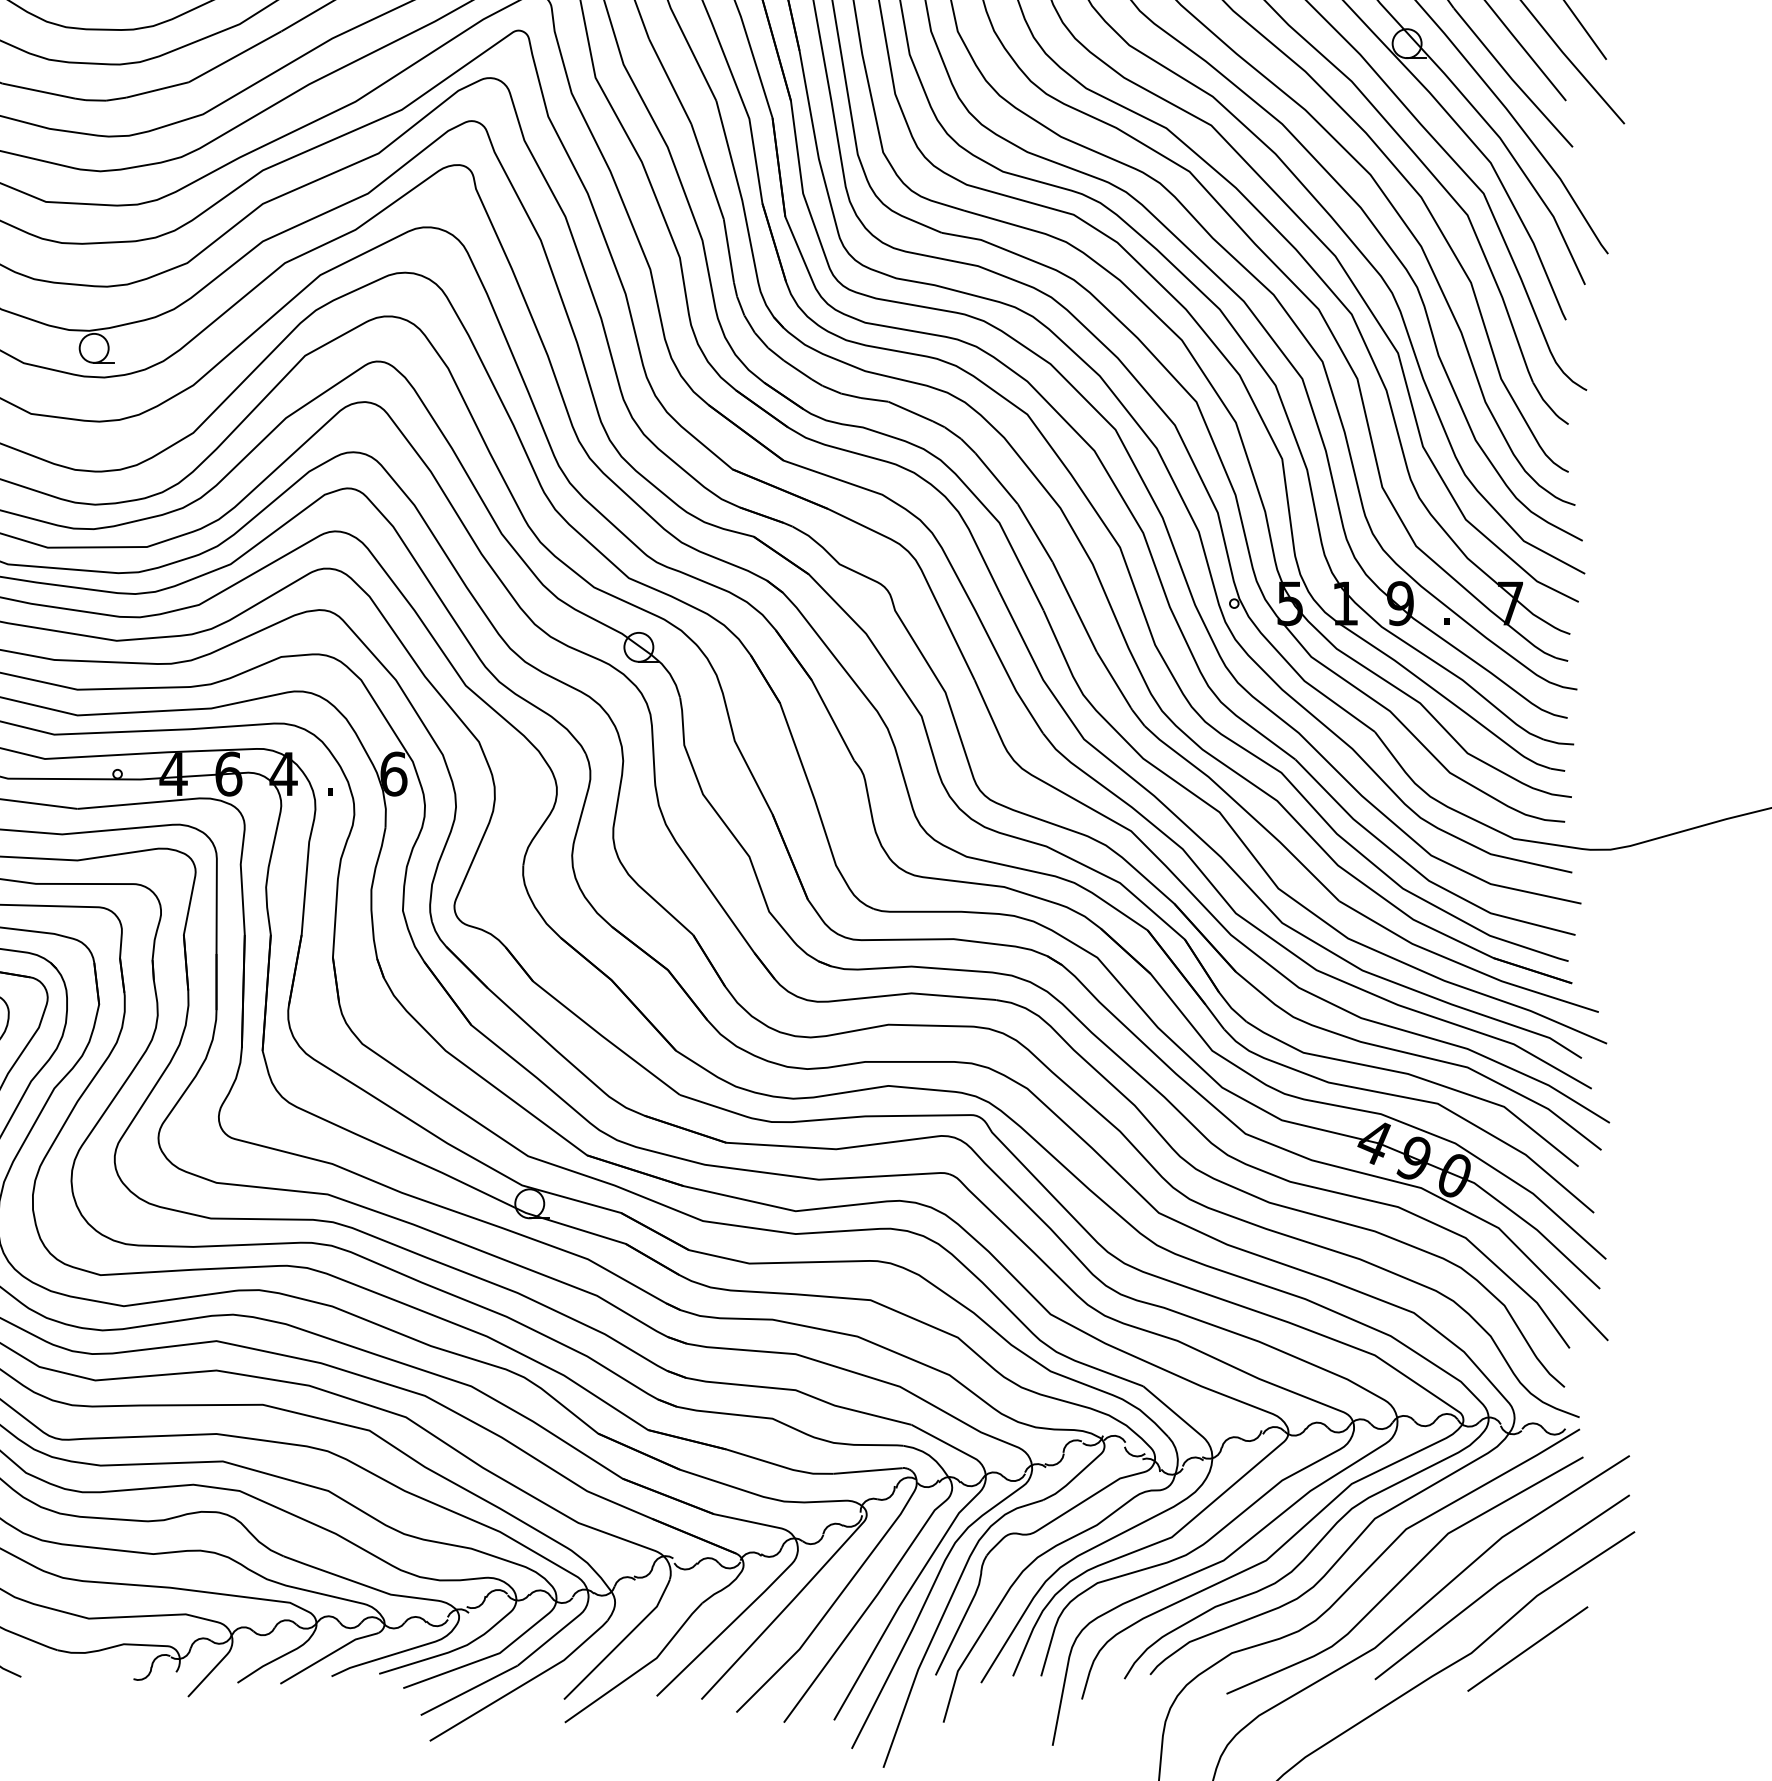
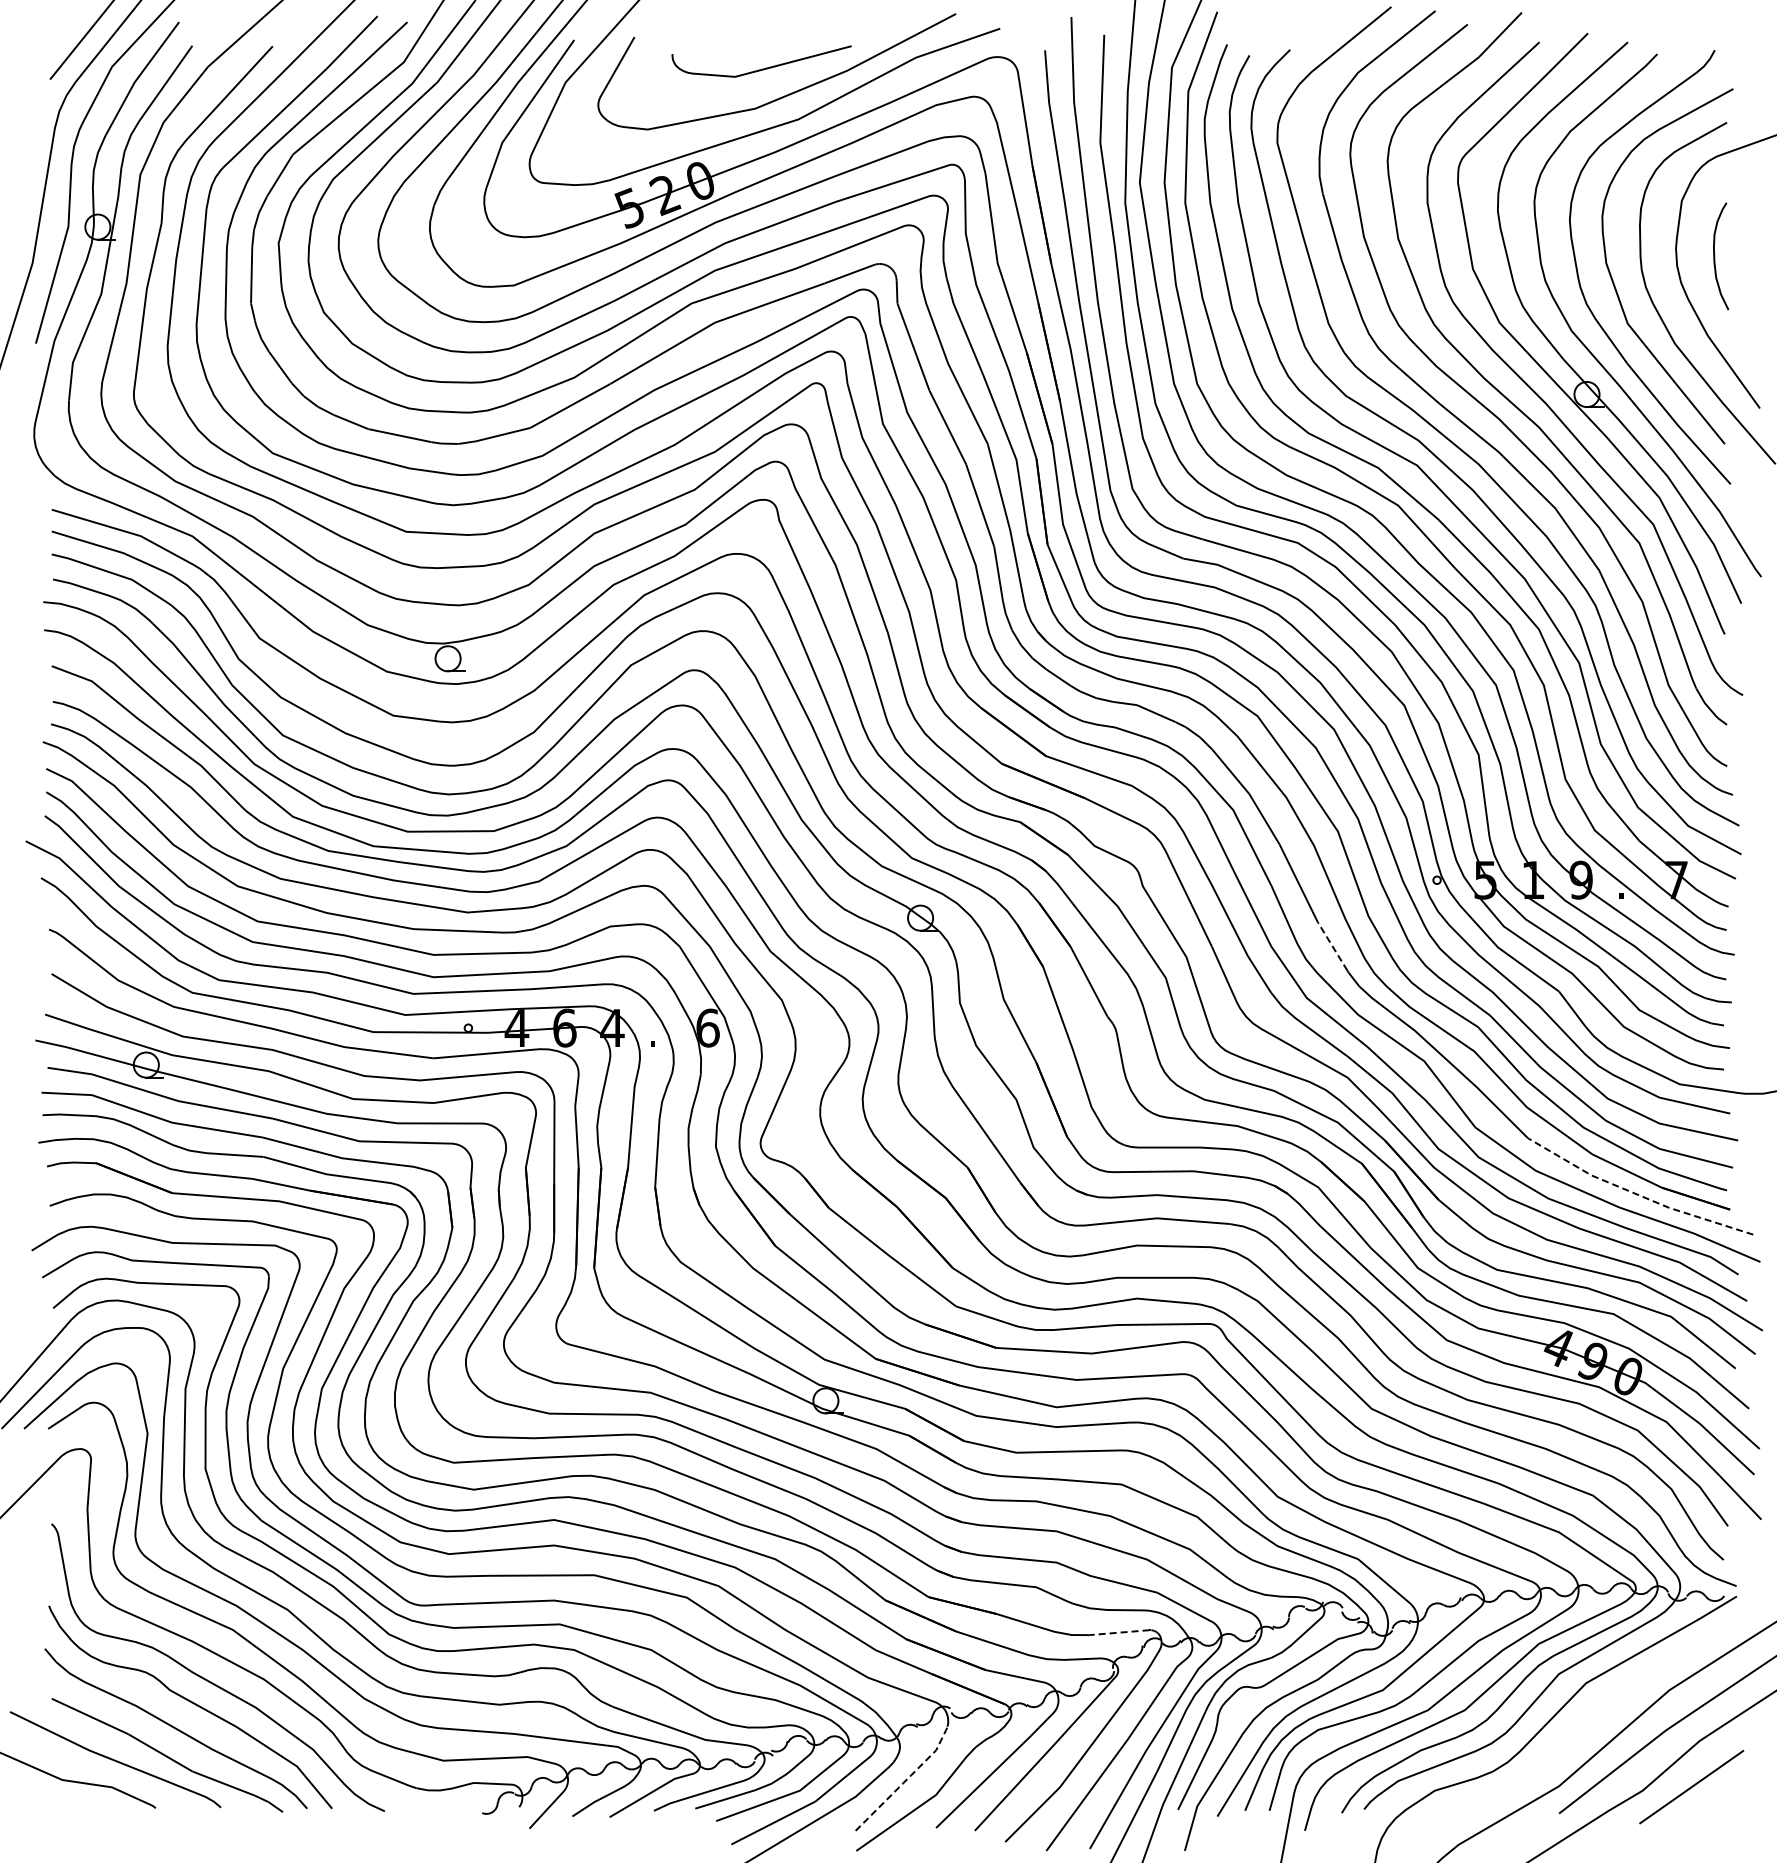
line: (1113, 679) -> (1332, 946), solid -> dashed
line: (1465, 965) -> (1637, 1194), solid -> dashed
line: (867, 1470) -> (1118, 1632), solid -> dashed
curve: (1405, 1575) -> (1585, 1723), removed
line: (622, 1640) -> (906, 1779), solid -> dashed

